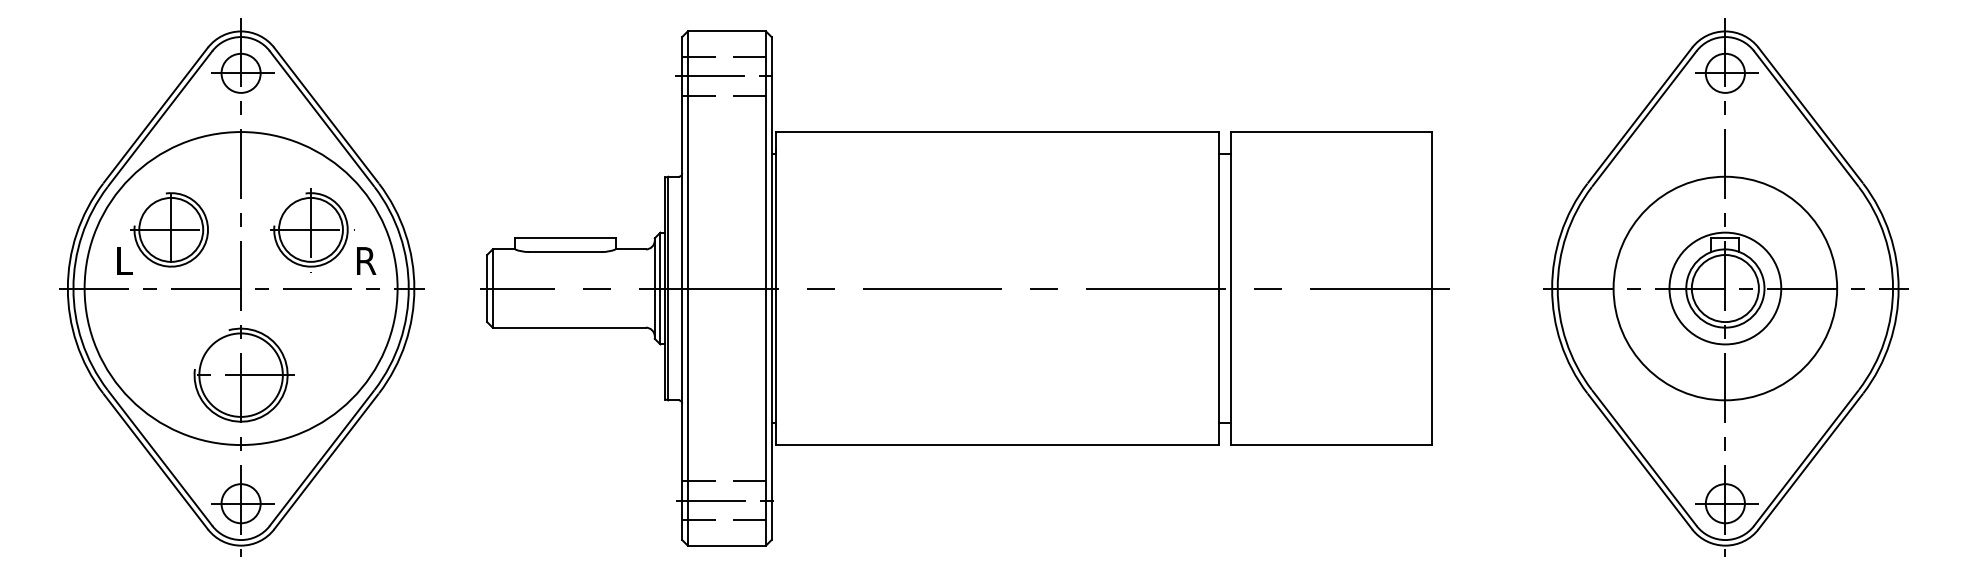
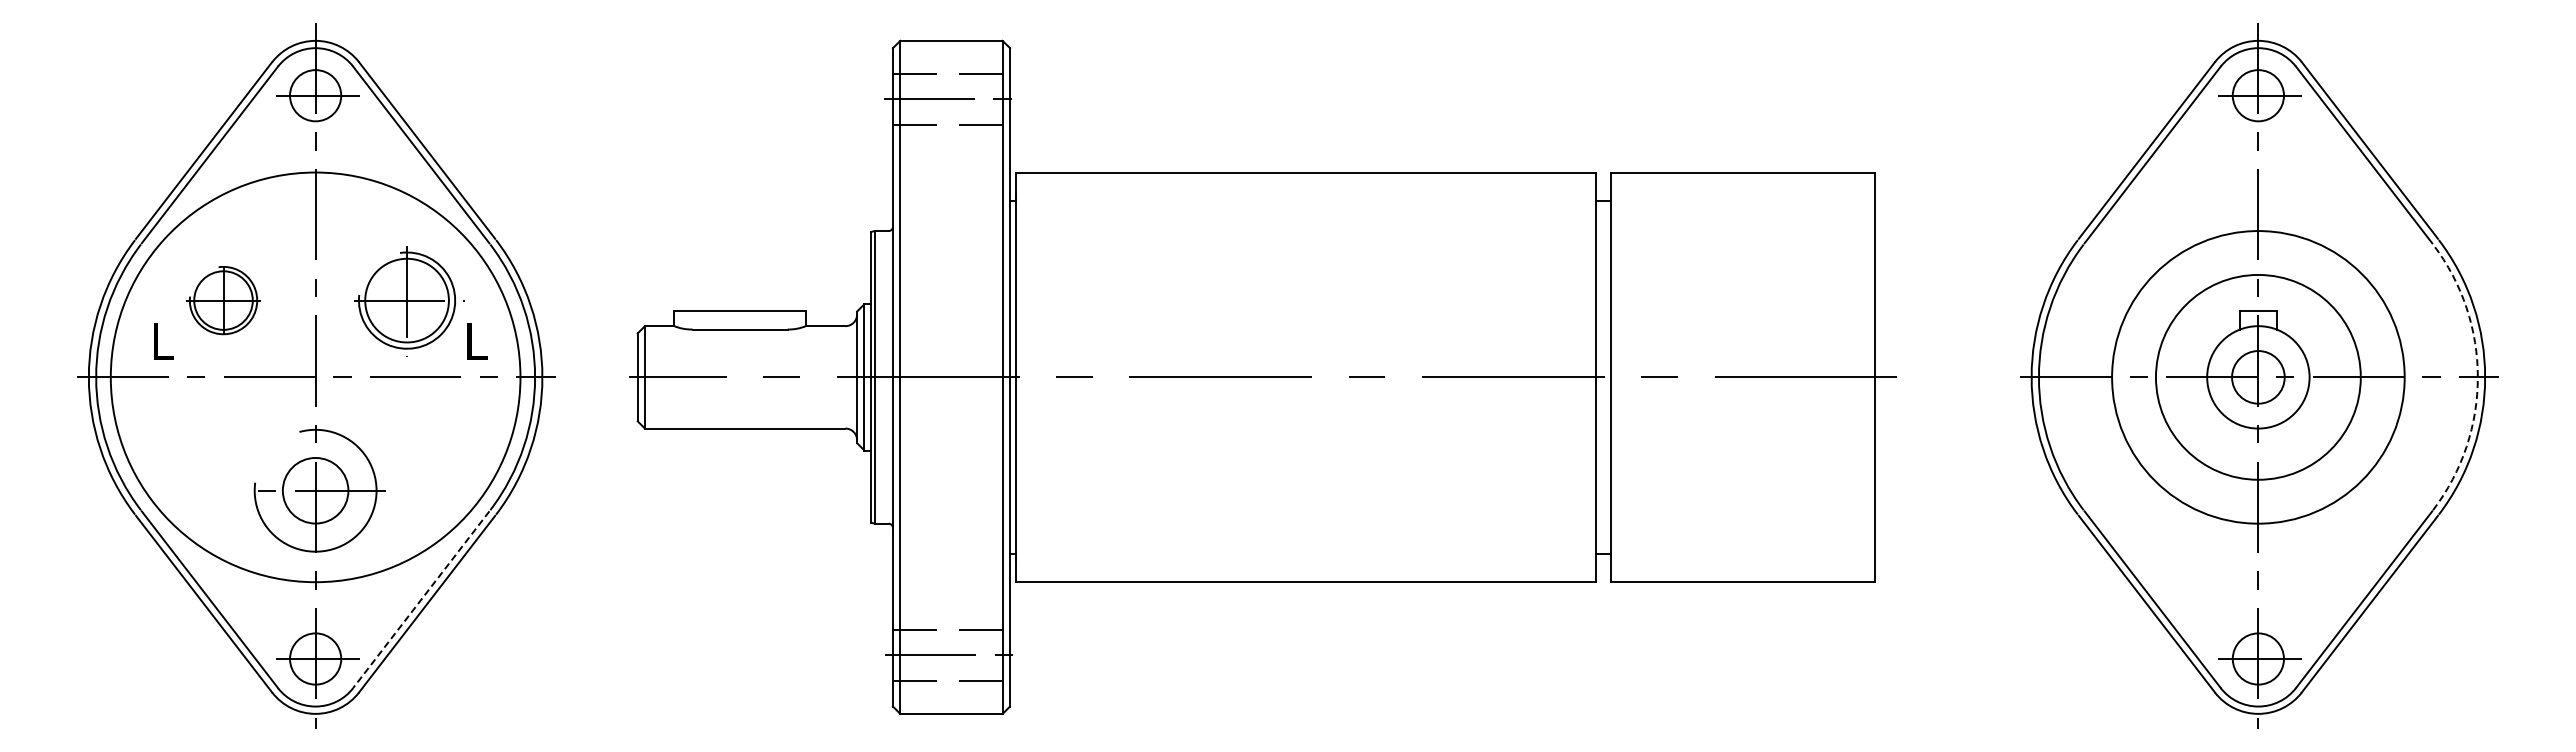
part: (169, 229) -> (221, 300), size x0.7
text: (366, 261) -> (479, 341), R -> L
circle: (1725, 288) -> (2258, 377), size x0.6
circle: (1725, 288) -> (2258, 377), size x1.4
arc: (1892, 288) -> (2477, 377), solid -> dashed
circle: (241, 374) -> (315, 490), size x0.6
line: (321, 458) -> (421, 599), solid -> dashed

